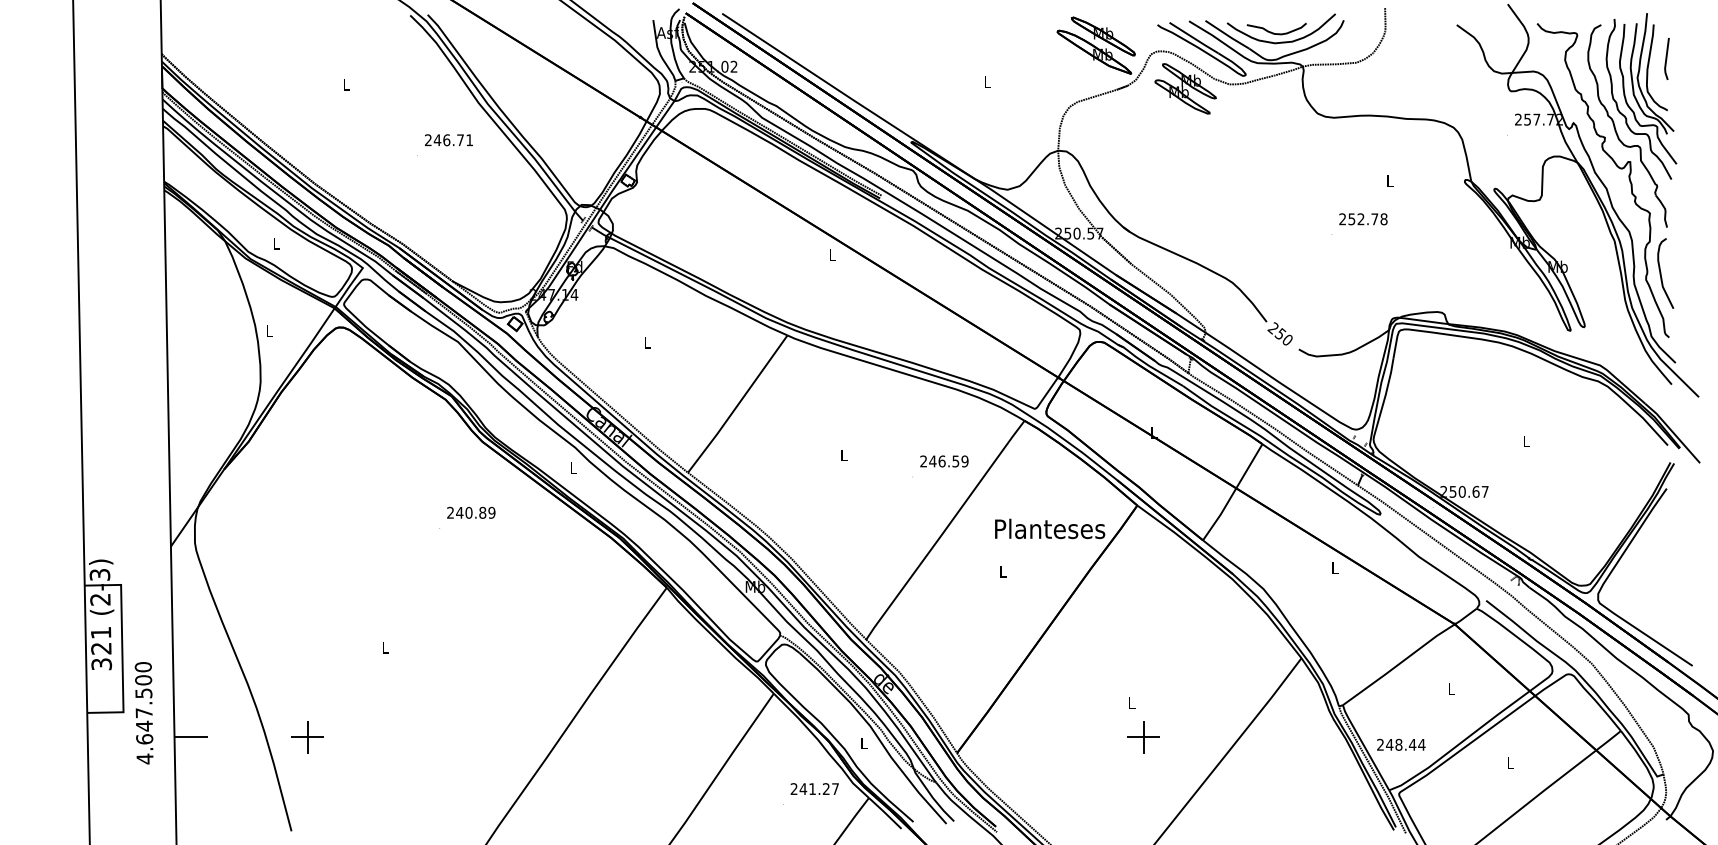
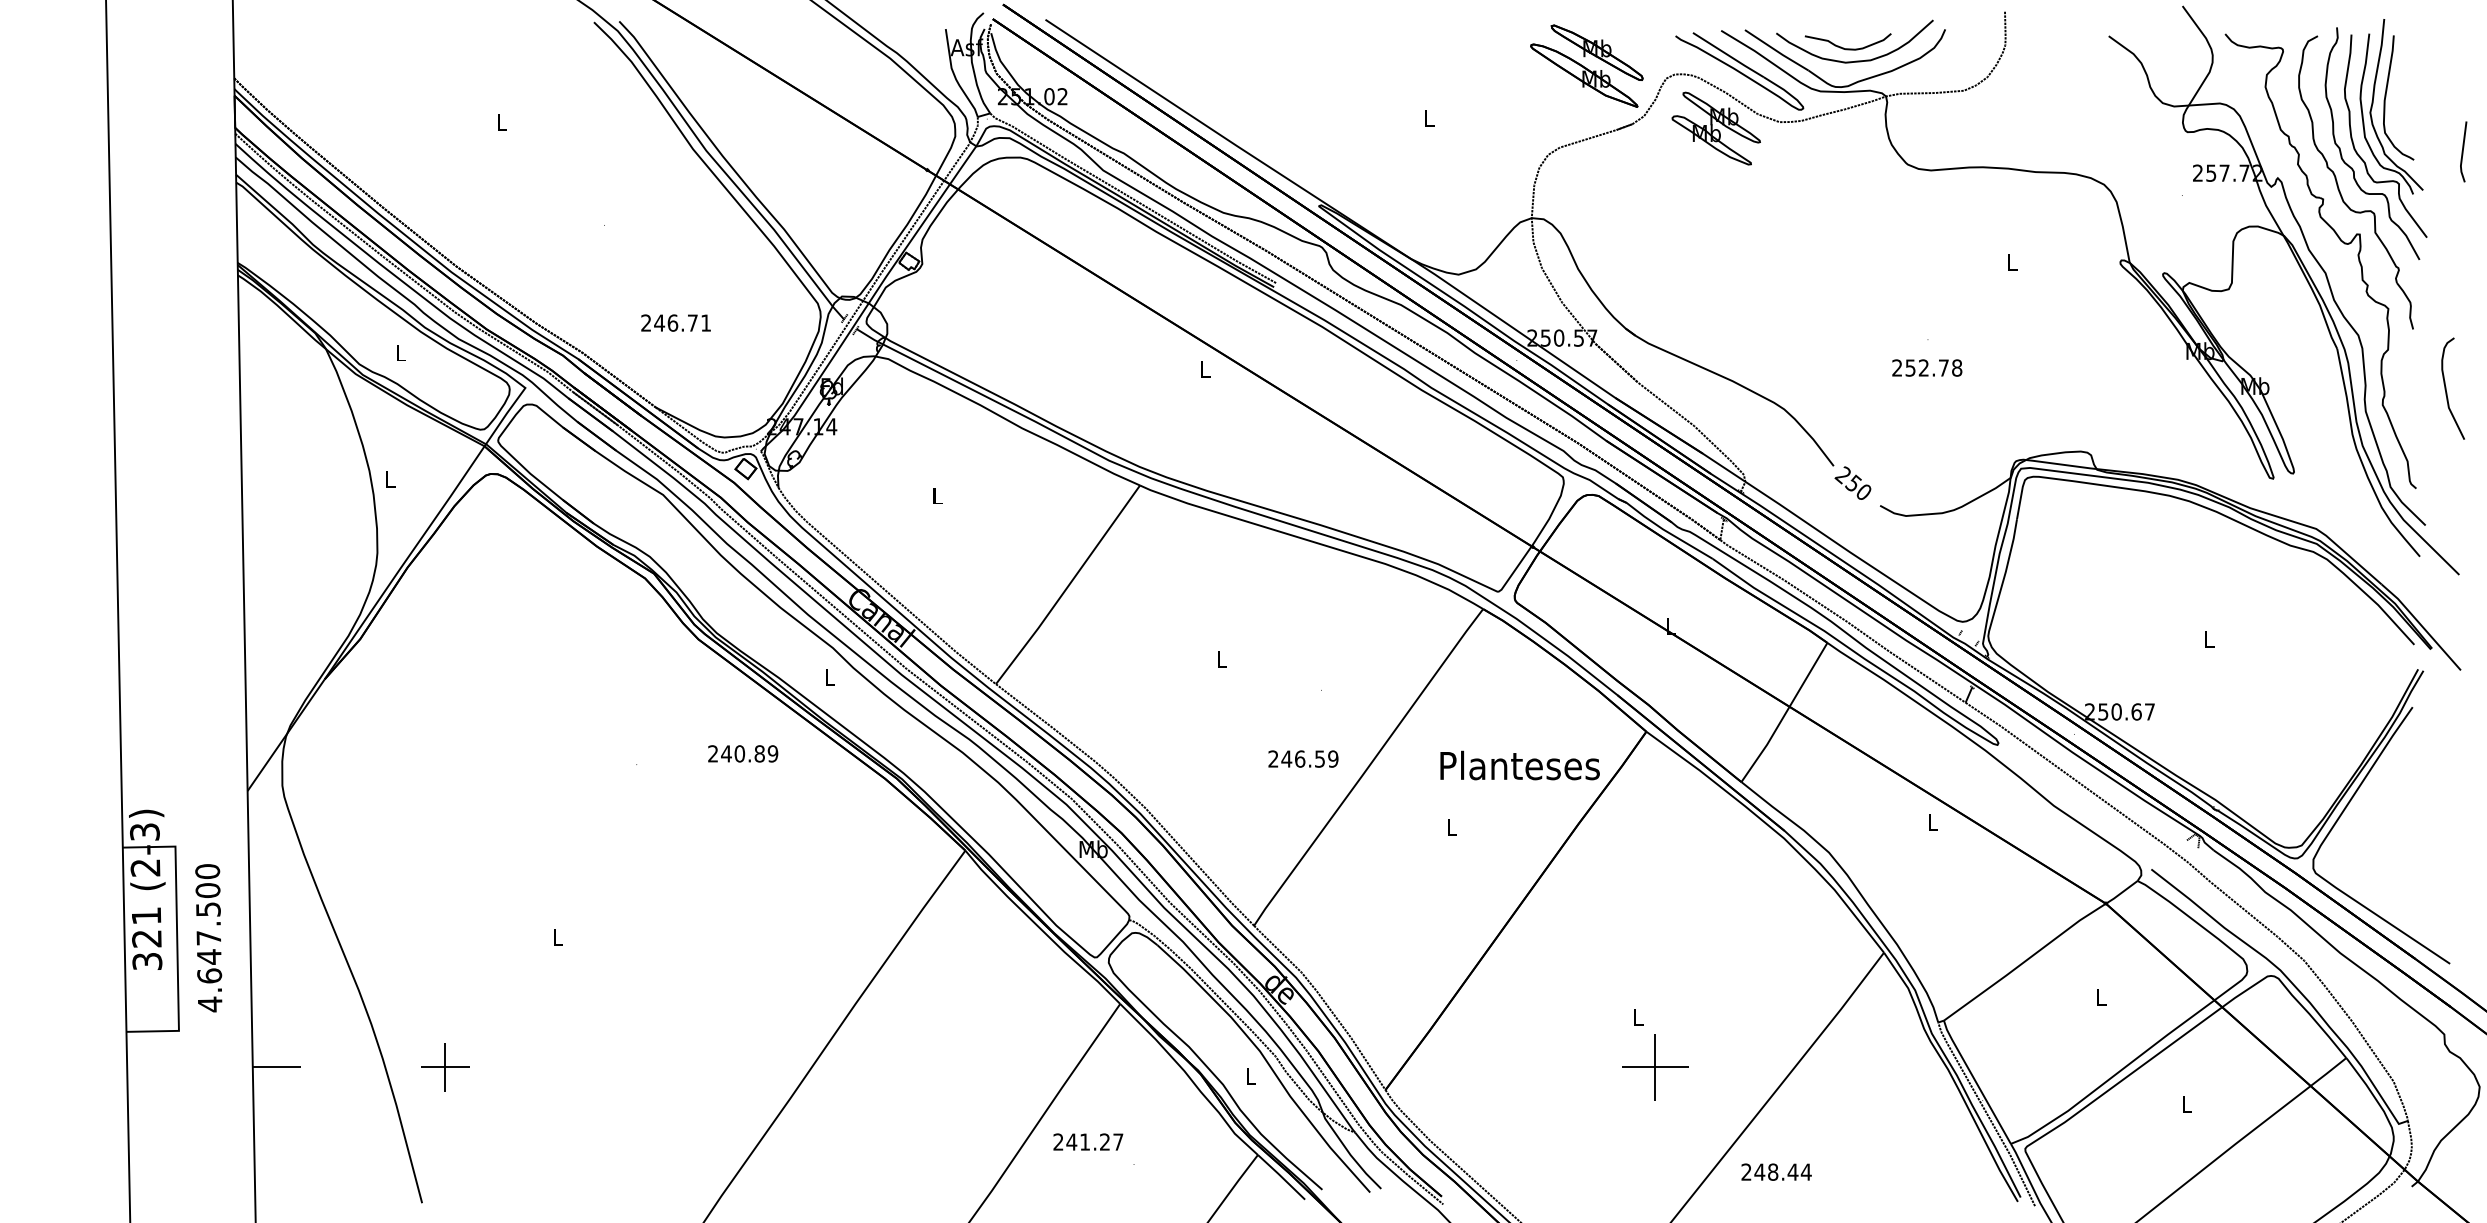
line: (1666, 58) -> (2462, 151), moved
text: (448, 140) -> (675, 323), moved
text: (1363, 219) -> (1927, 368), moved
curve: (1661, 273) -> (2447, 388), moved
text: (944, 461) -> (1303, 759), moved
text: (471, 512) -> (743, 753), moved
text: (143, 713) -> (207, 938), moved
part: (1143, 737) -> (1655, 1067), size x1.4
text: (1401, 744) -> (1776, 1171), moved
text: (814, 788) -> (1087, 1141), moved

